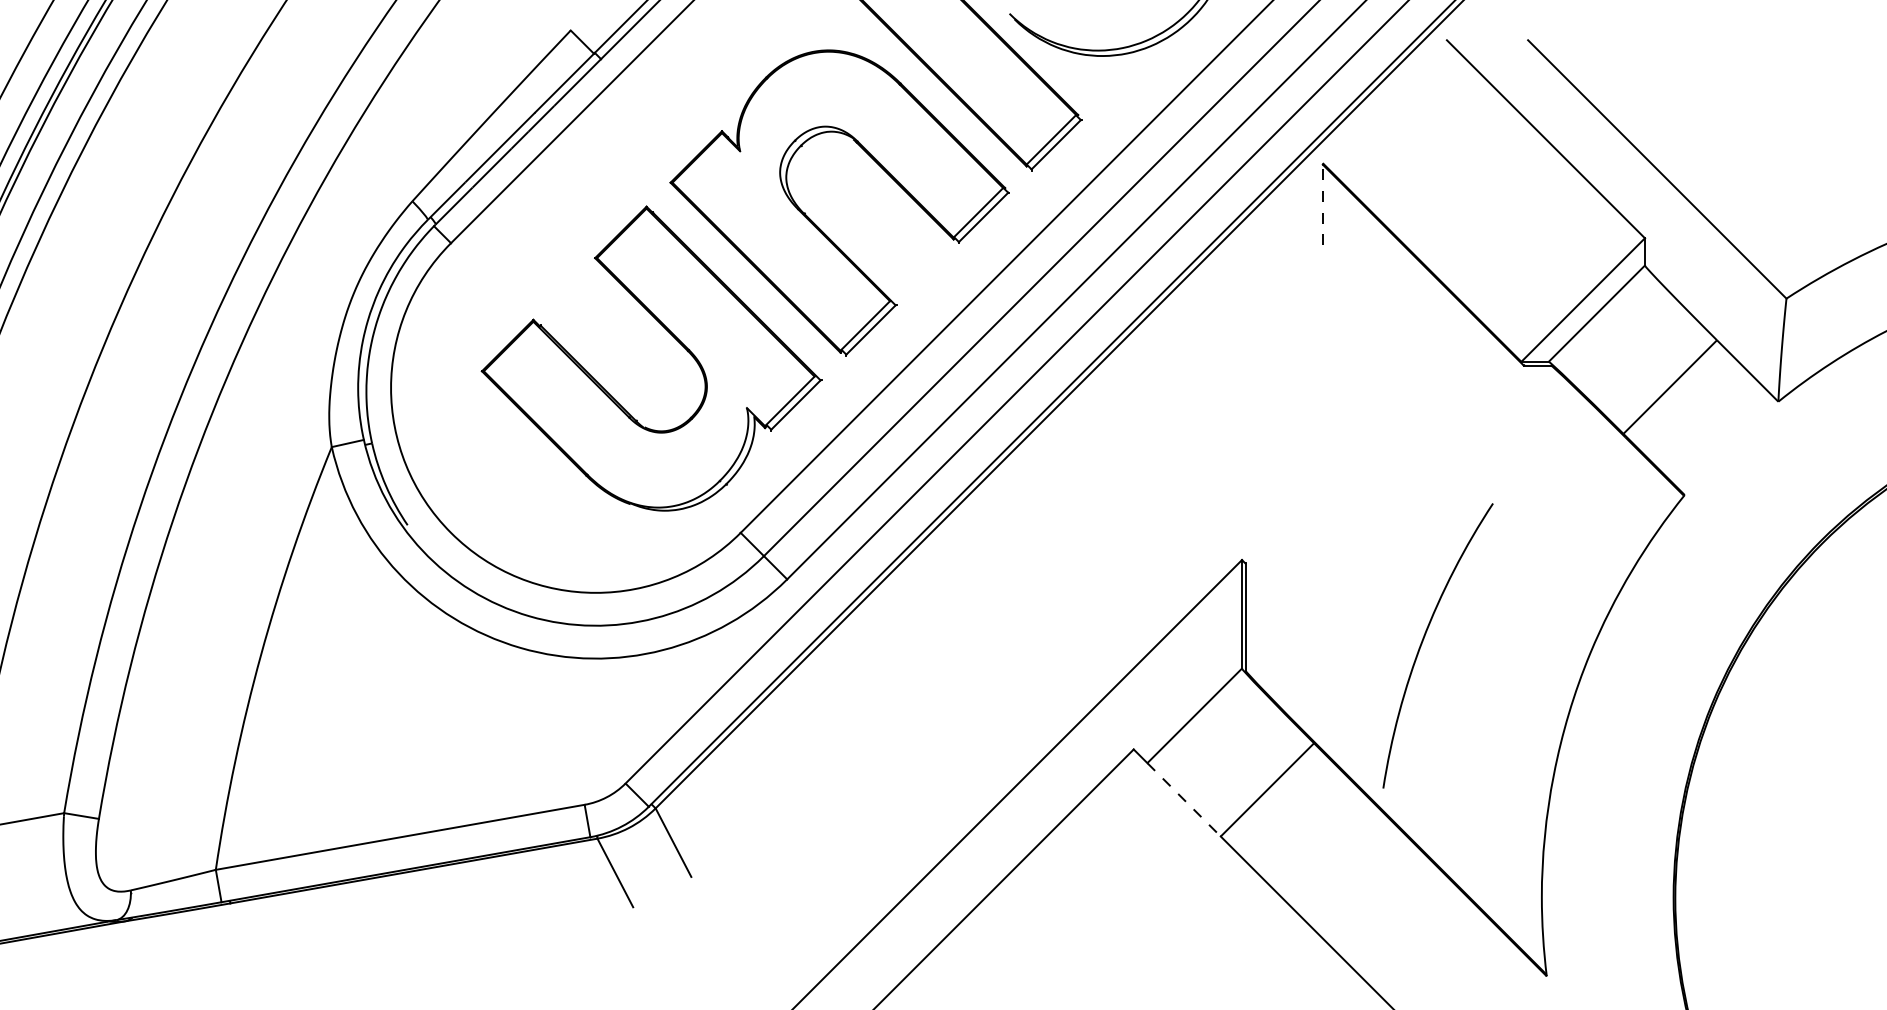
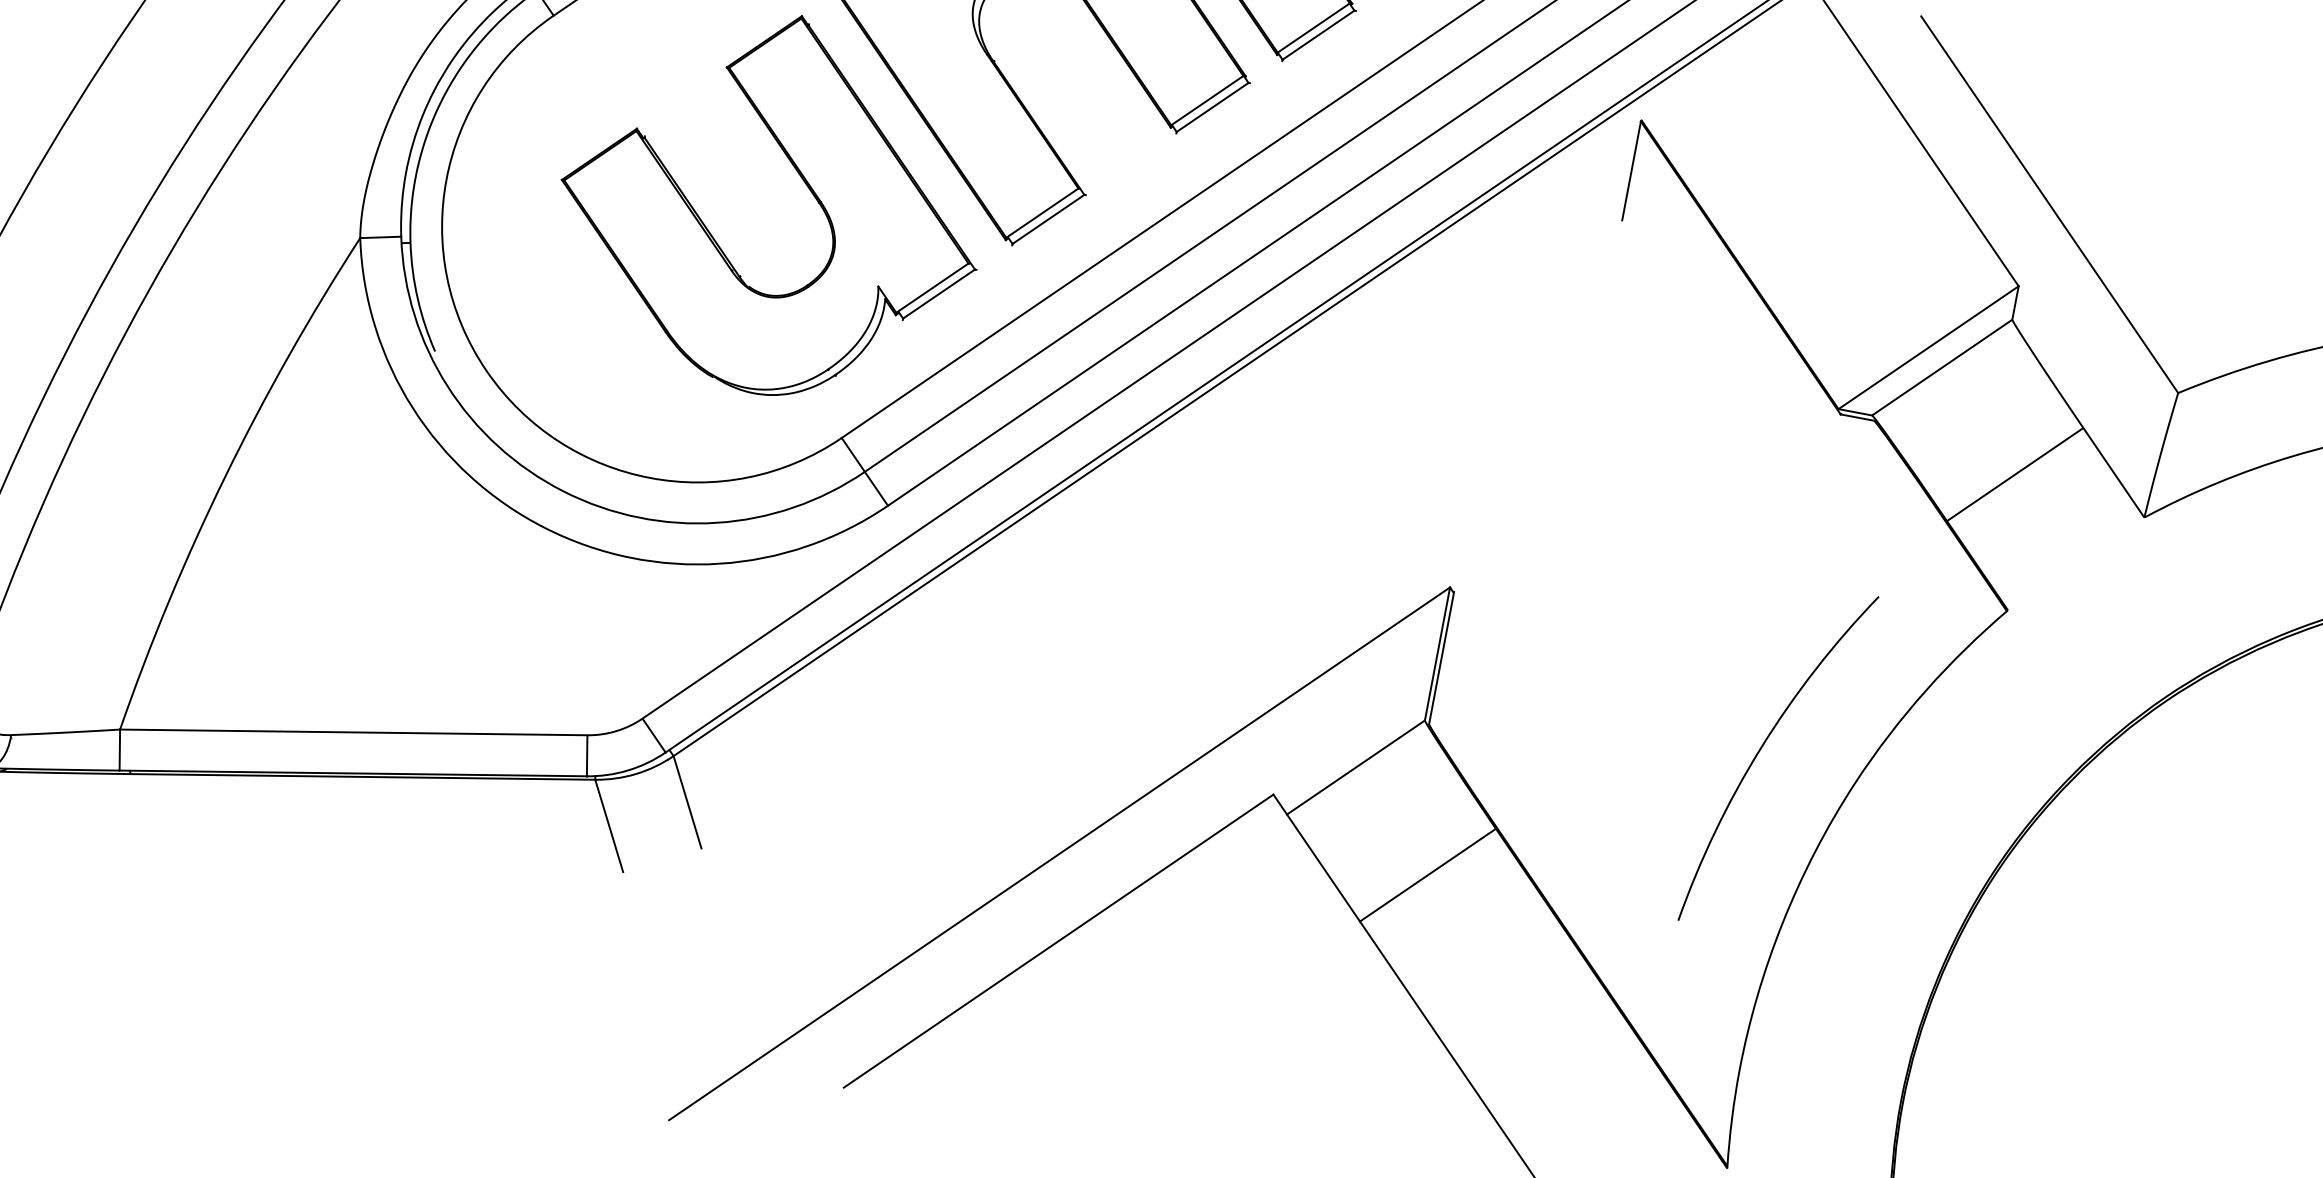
line: (1322, 204) -> (1631, 170), dashed -> solid
arc: (1424, 639) -> (1763, 747), moved
line: (1184, 799) -> (1324, 867), dashed -> solid

